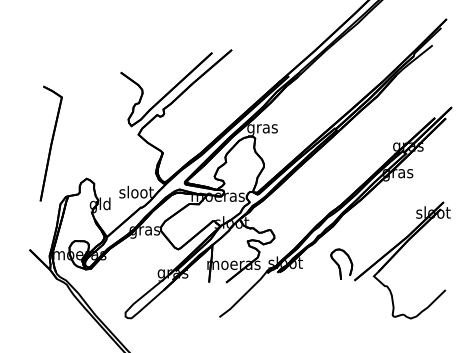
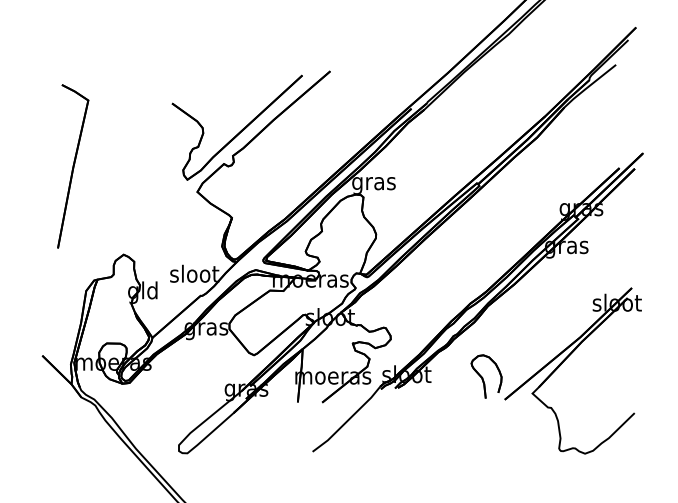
part: (50, 143) -> (72, 166), moved

